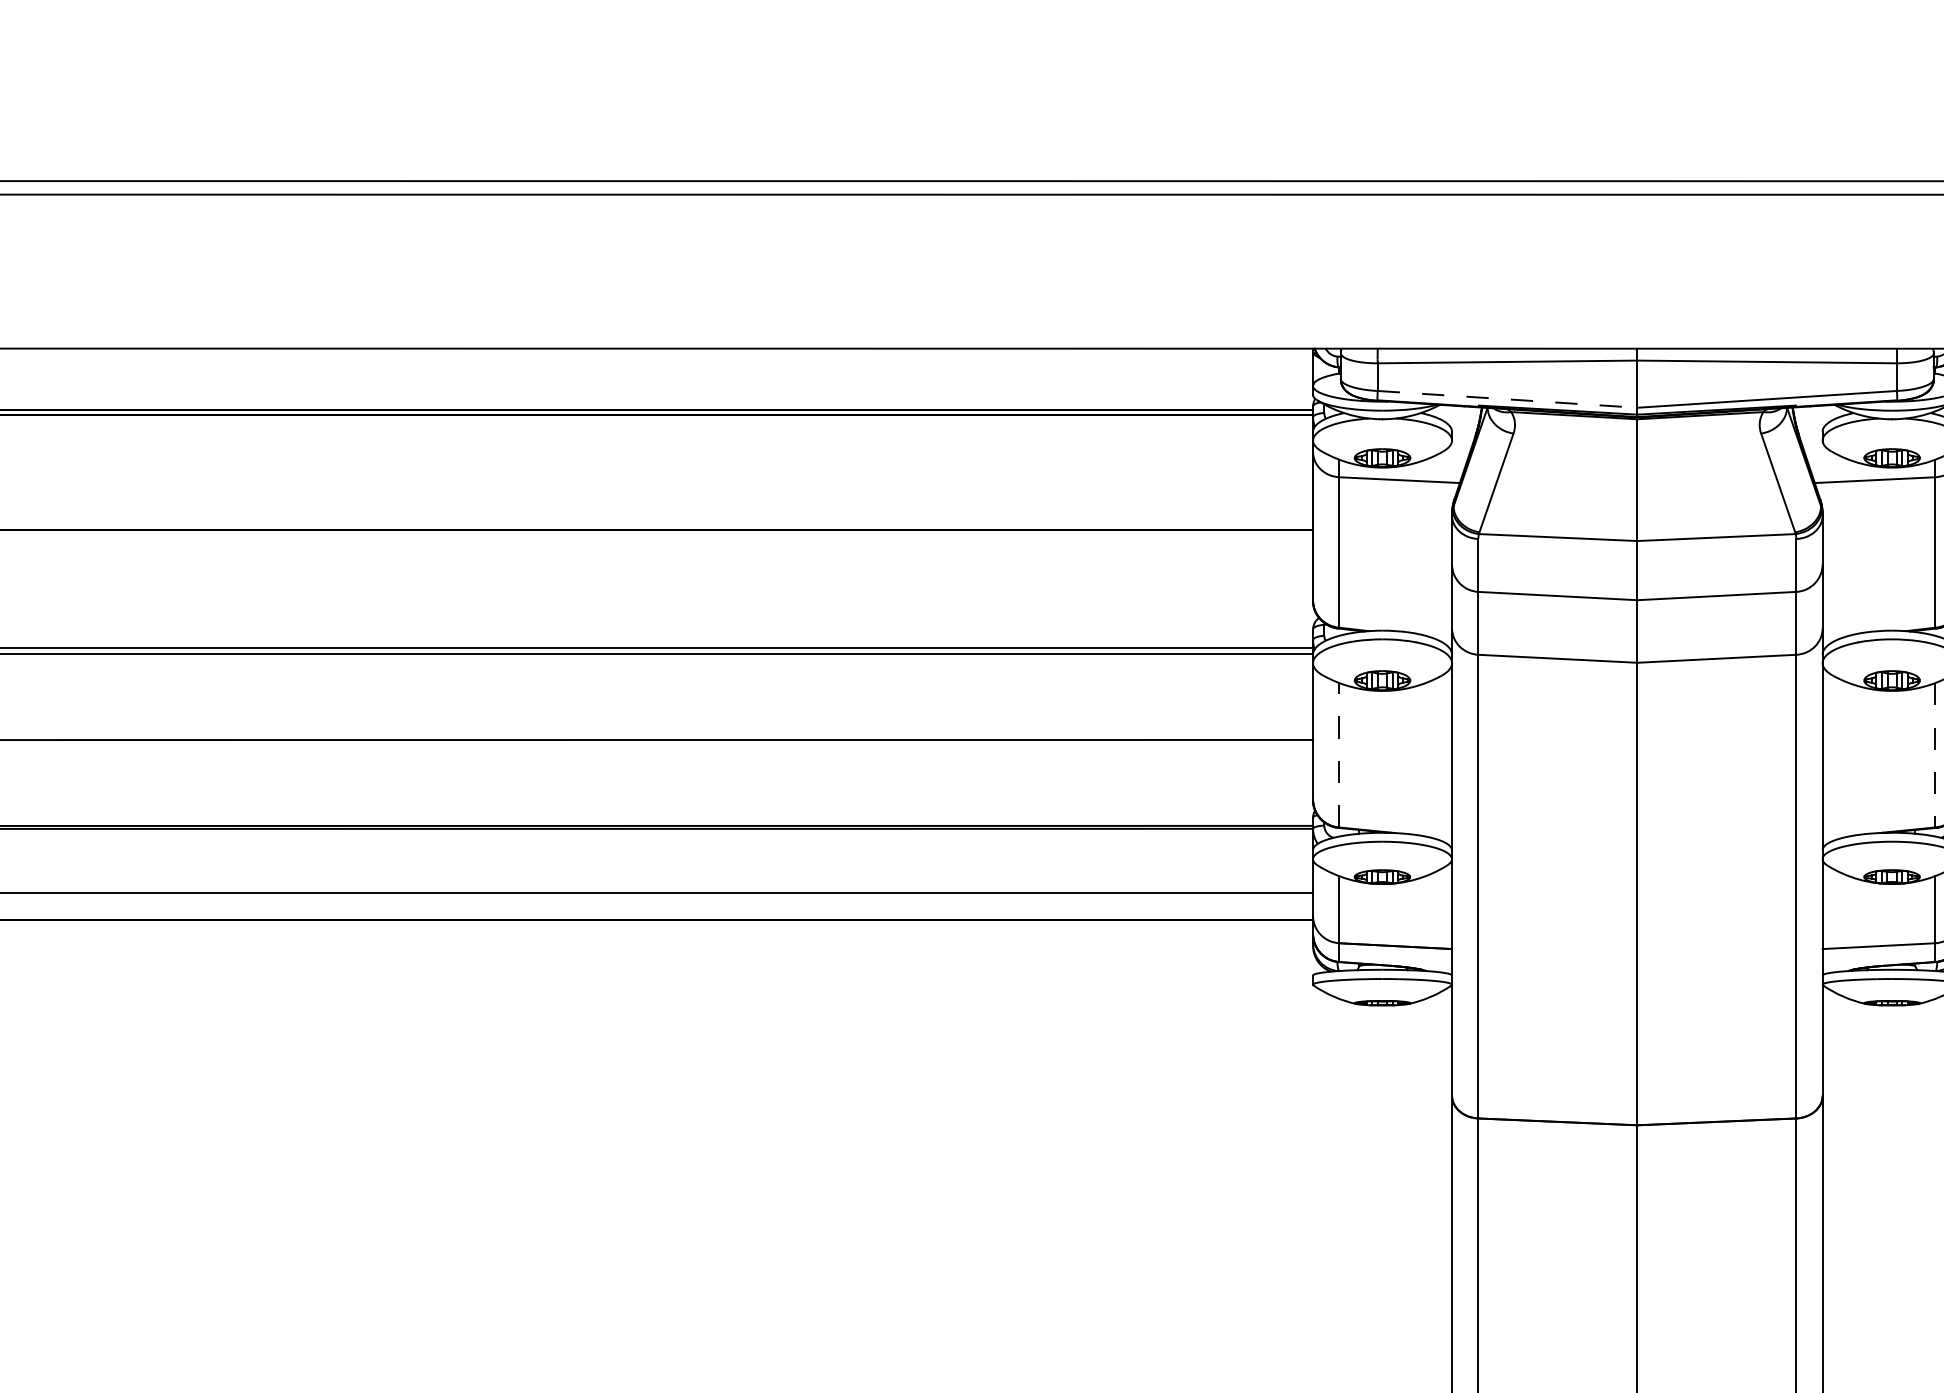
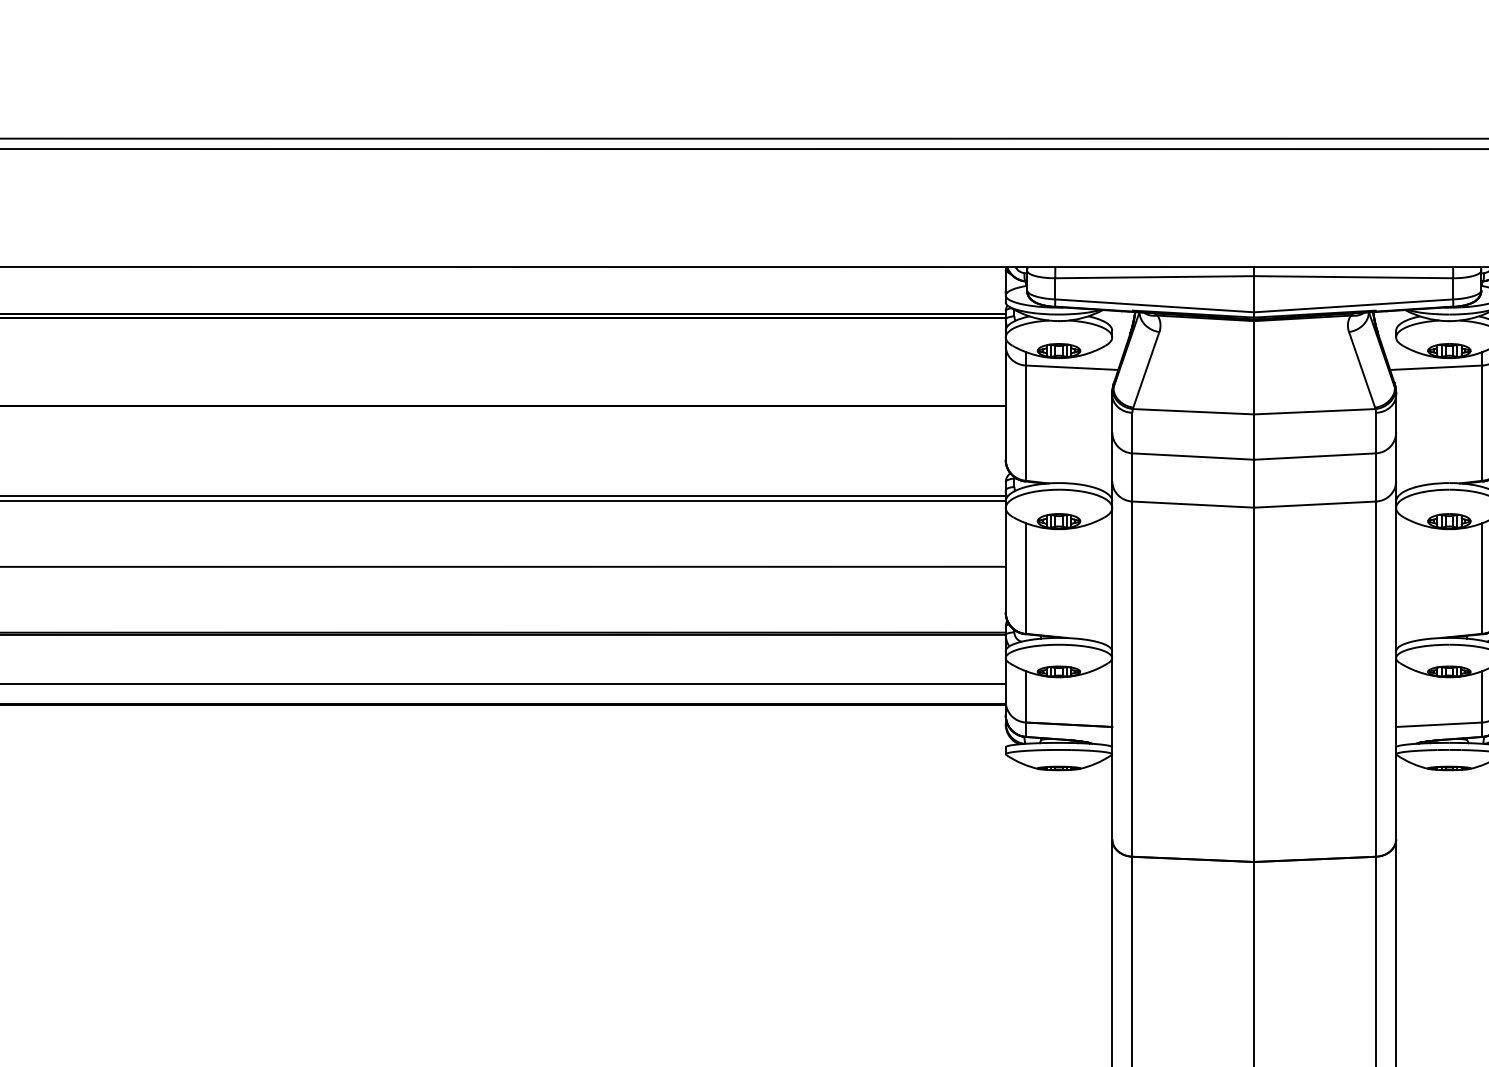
line: (1508, 399) -> (1155, 305), dashed -> solid
line: (1339, 754) -> (1026, 577), dashed -> solid
line: (1935, 755) -> (1482, 578), dashed -> solid

